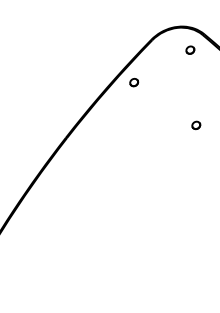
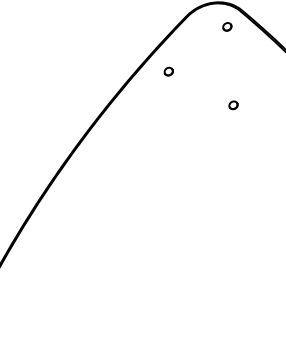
part: (133, 82) -> (168, 71), moved

